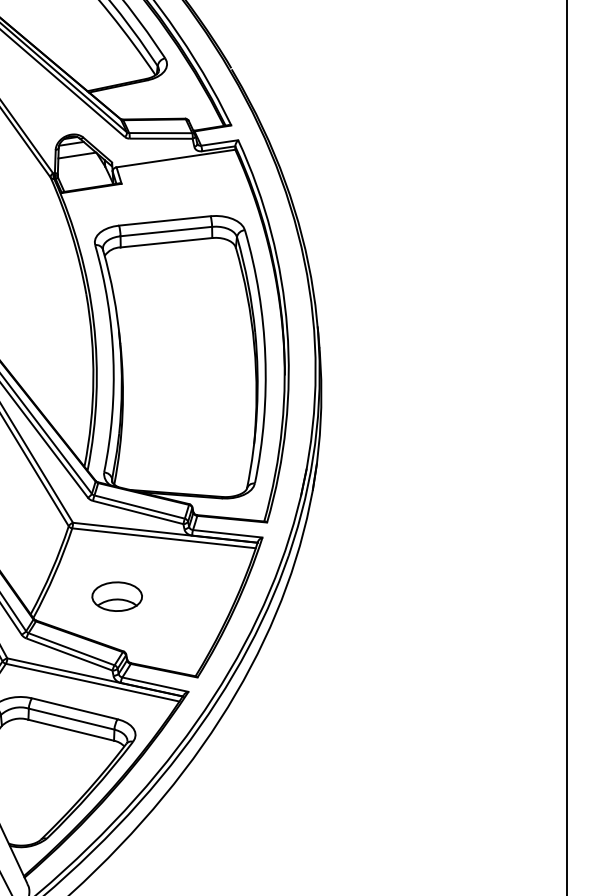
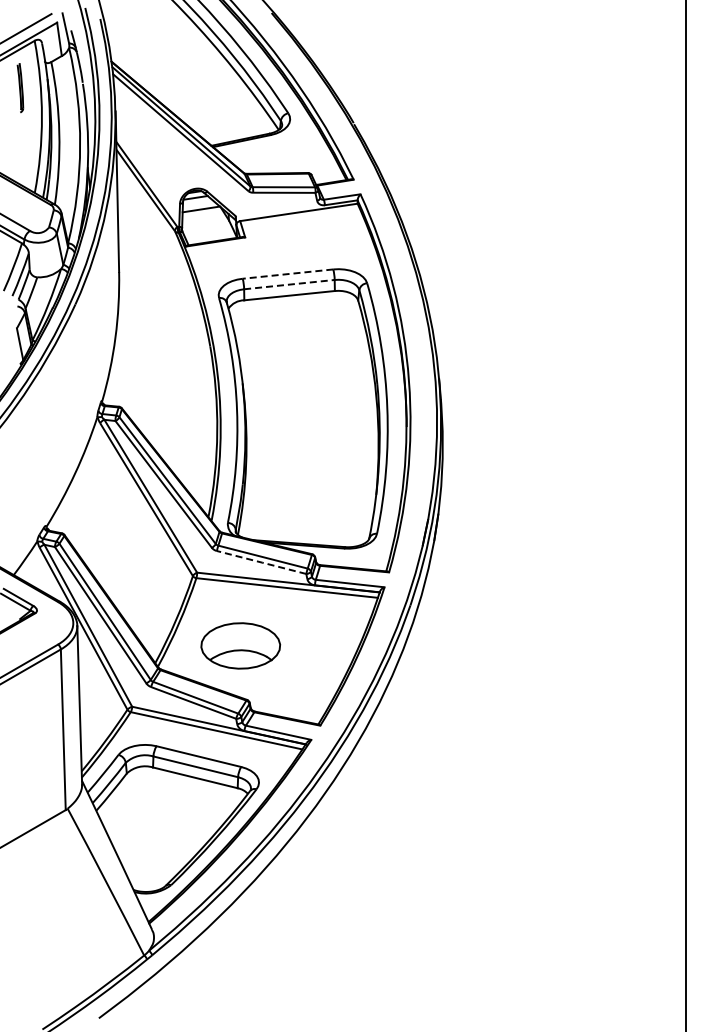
line: (165, 221) -> (288, 274), solid -> dashed
line: (166, 231) -> (289, 284), solid -> dashed
line: (139, 512) -> (262, 562), solid -> dashed
part: (116, 596) -> (240, 645), size x1.6

